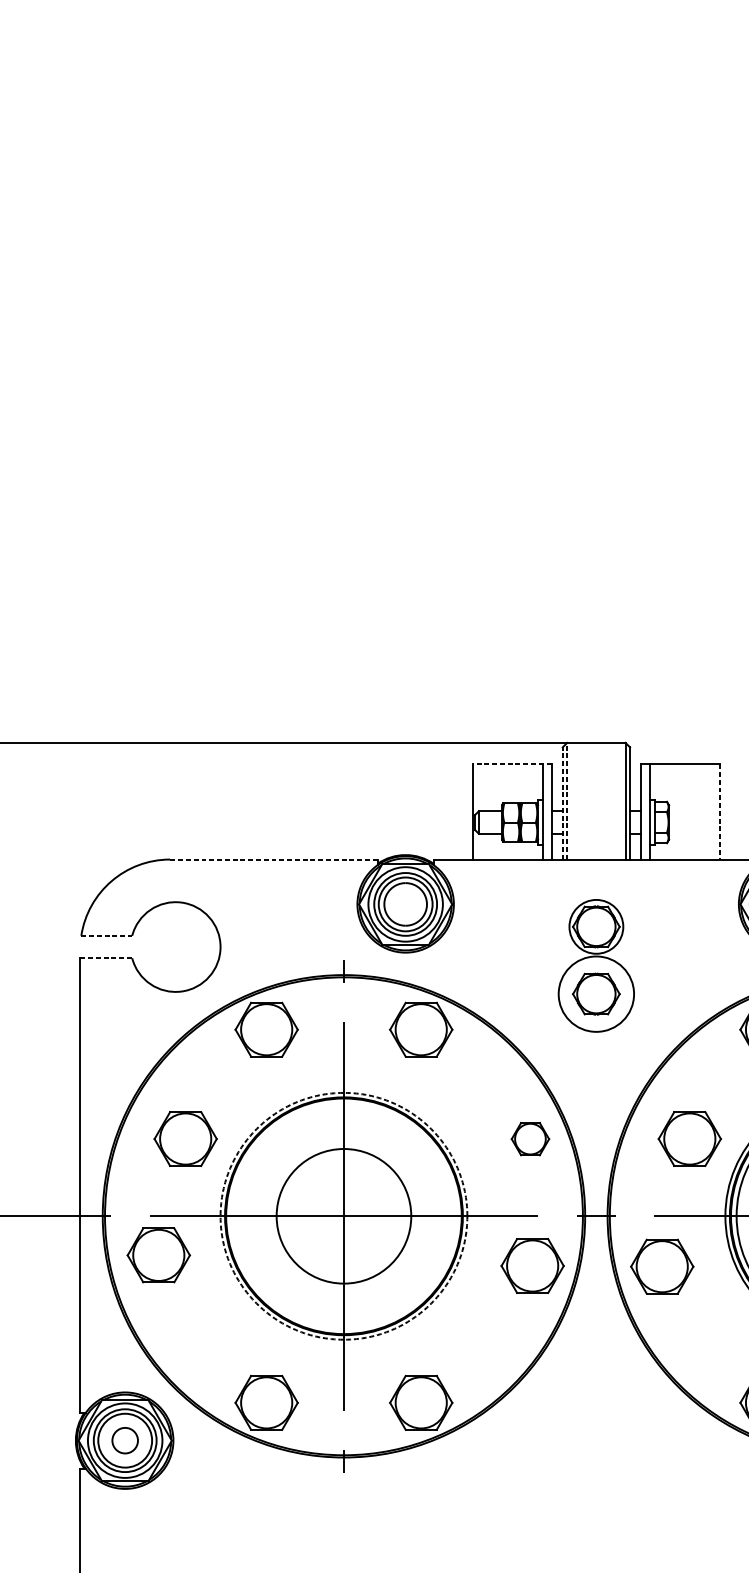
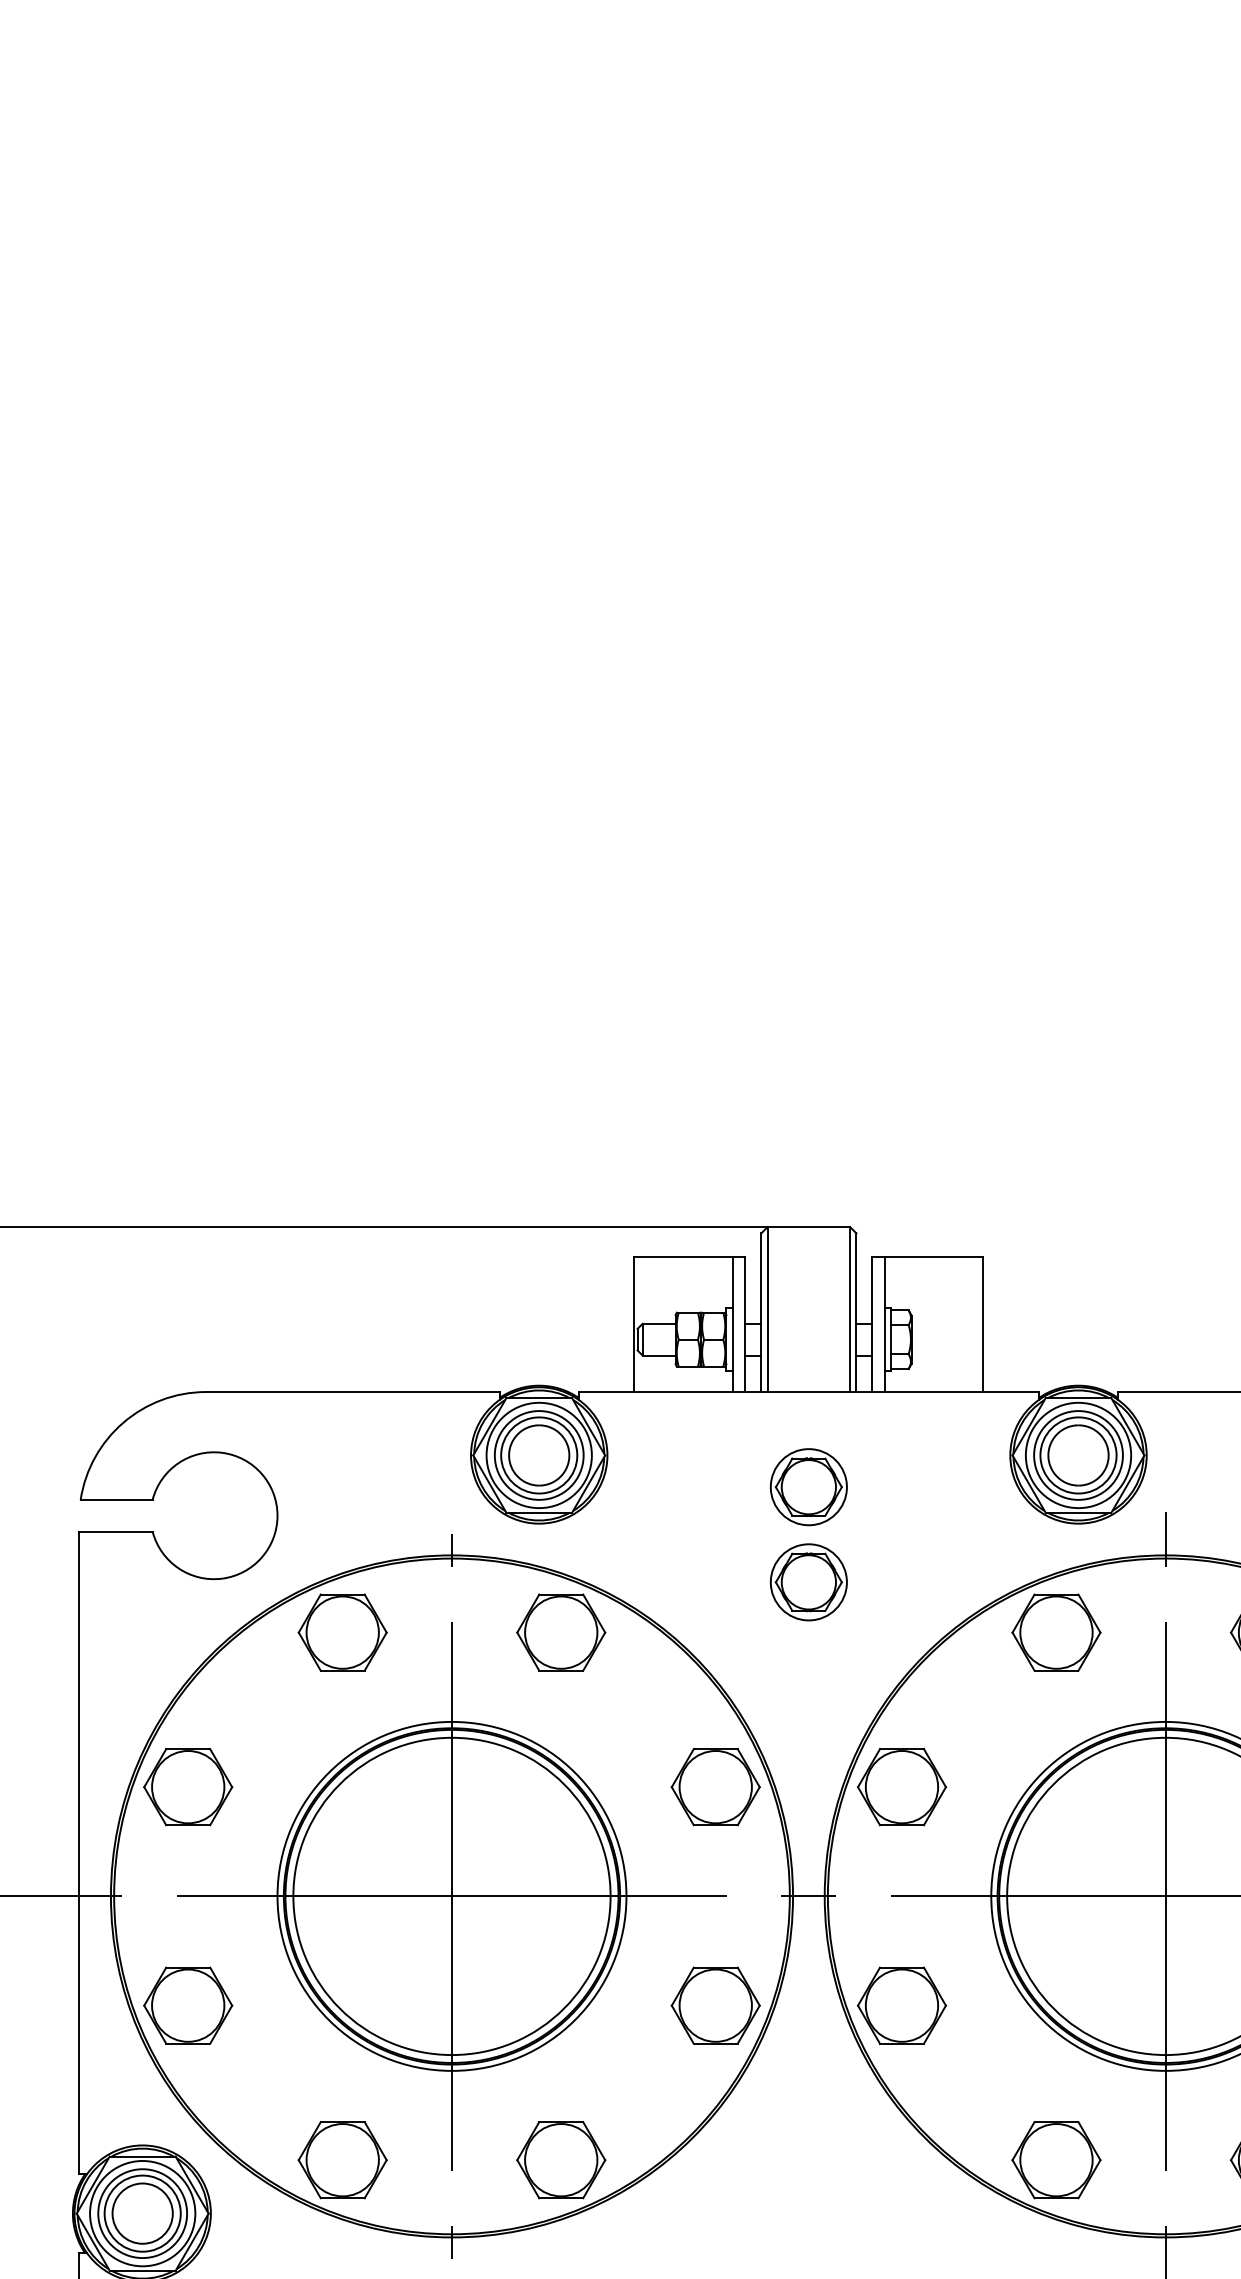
line: (511, 764) -> (689, 1257), dashed -> solid
line: (567, 801) -> (767, 1309), dashed -> solid
line: (562, 803) -> (761, 1312), dashed -> solid
line: (719, 812) -> (983, 1325), dashed -> solid
line: (273, 859) -> (352, 1392), dashed -> solid
line: (106, 935) -> (116, 1499), dashed -> solid
line: (105, 958) -> (115, 1531), dashed -> solid
circle: (596, 994) -> (808, 1582), size x0.71
part: (185, 1139) -> (188, 1787), moved
part: (530, 1139) -> (715, 1787), size x1.67
part: (689, 1139) -> (901, 1787), moved
circle: (343, 1215) -> (451, 1895), dashed -> solid
circle: (343, 1216) -> (451, 1896), size x1.67
part: (159, 1255) -> (188, 2005), moved
part: (532, 1265) -> (715, 2005), moved
part: (661, 1266) -> (901, 2005), moved
circle: (125, 1440) -> (142, 2213), size x1.67

